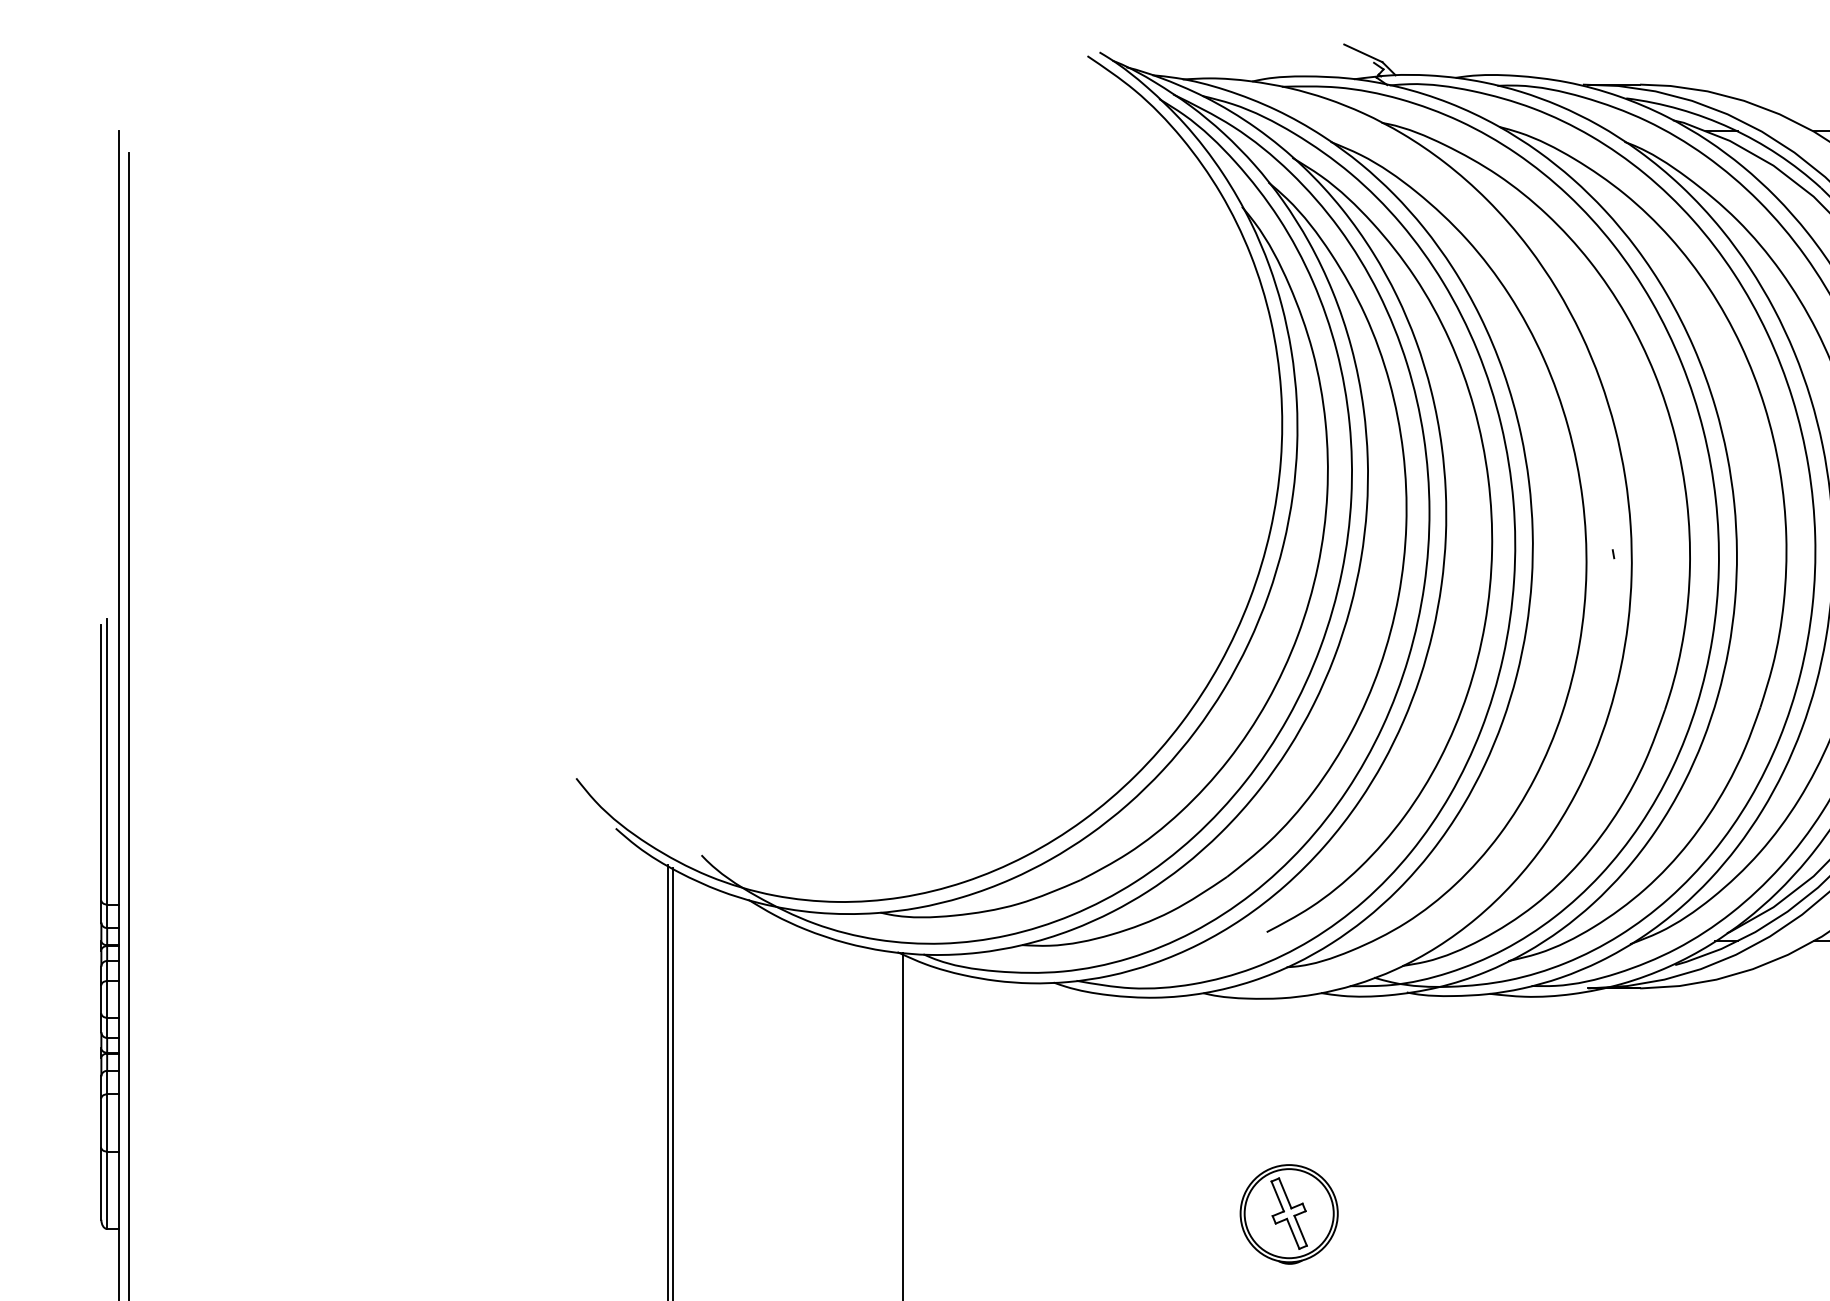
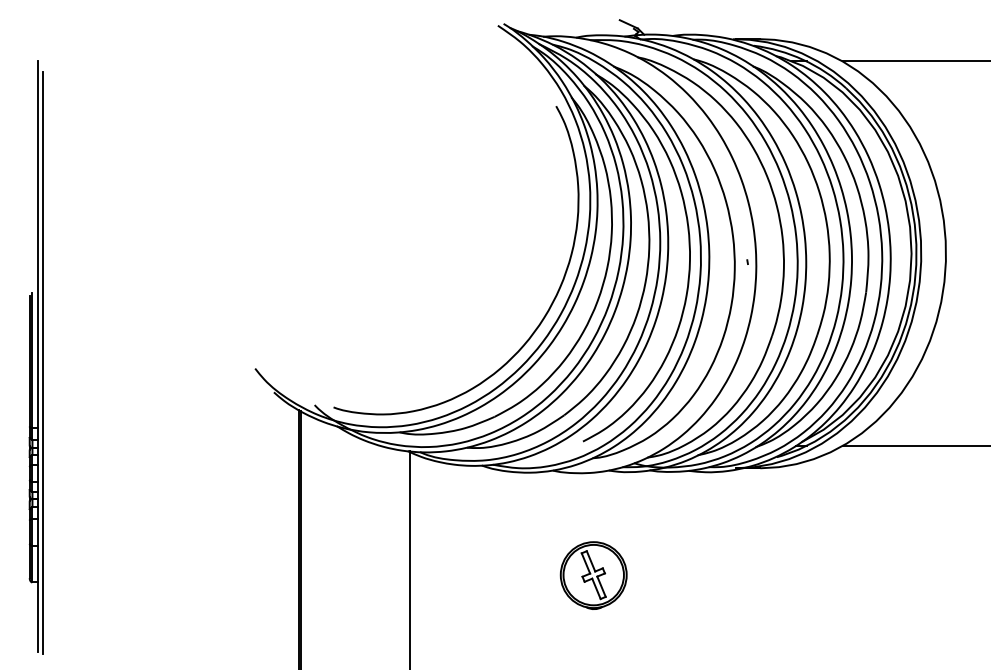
curve: (1183, 668) -> (543, 316), added
part: (1288, 1214) -> (593, 575), size x1.43

